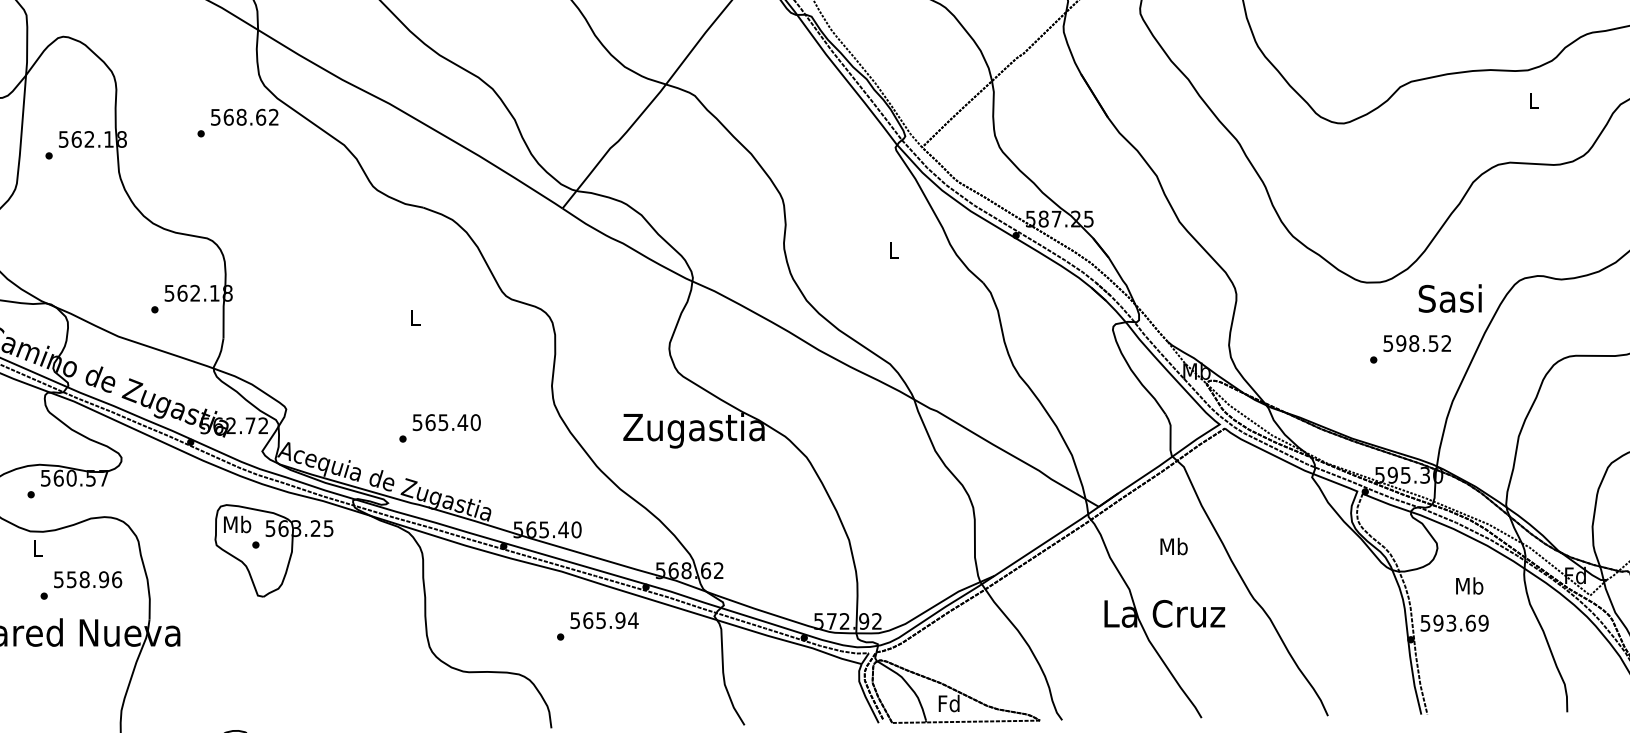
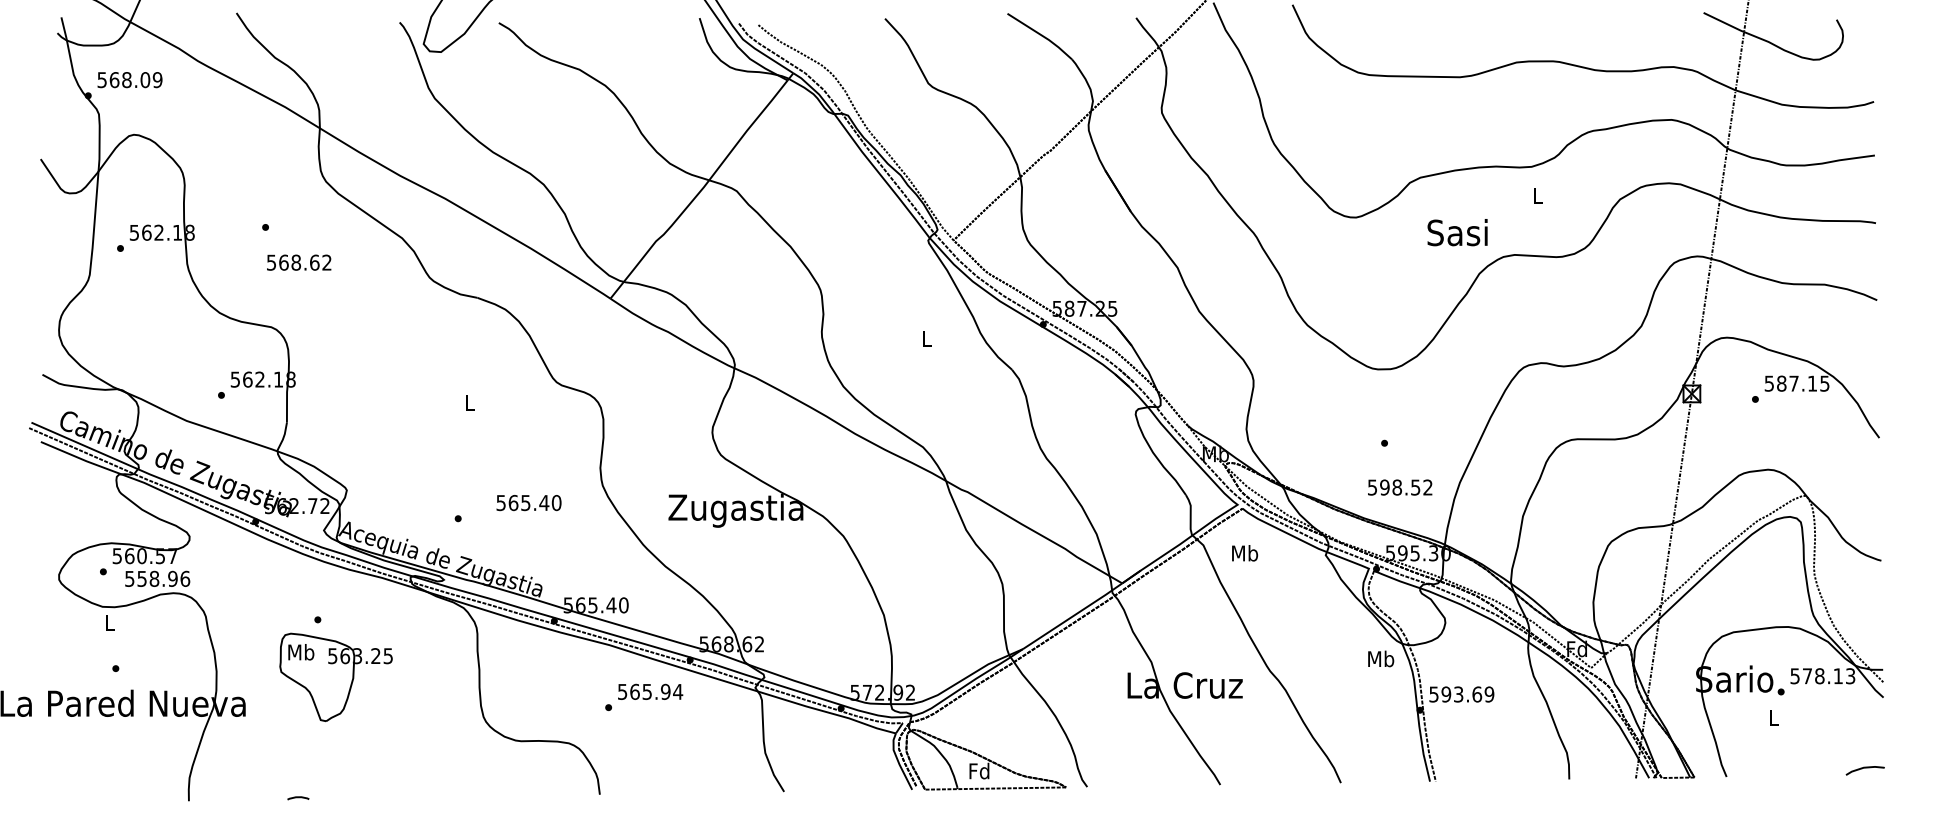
text: (245, 117) -> (299, 262), moved
text: (1450, 298) -> (1457, 232), moved
text: (1417, 343) -> (1400, 487), moved
text: (446, 423) -> (528, 503), moved
text: (1174, 546) -> (1245, 553), moved
part: (273, 550) -> (335, 677), moved
text: (87, 579) -> (157, 578), moved
text: (1470, 585) -> (1381, 658), moved

